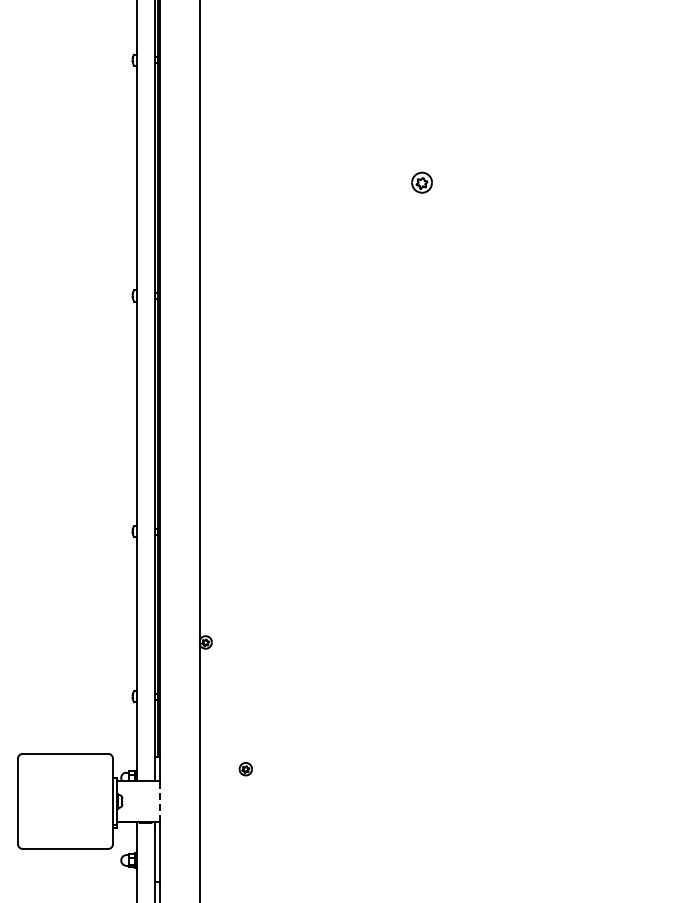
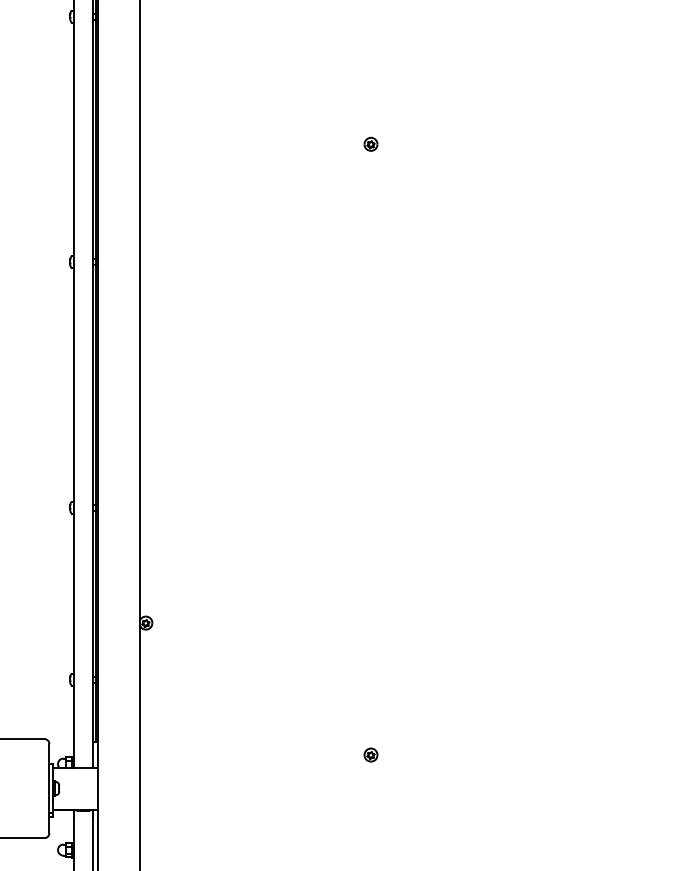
part: (421, 182) -> (370, 144), size x0.62
part: (245, 769) -> (370, 755), moved
line: (159, 801) -> (97, 788), dashed -> solid

